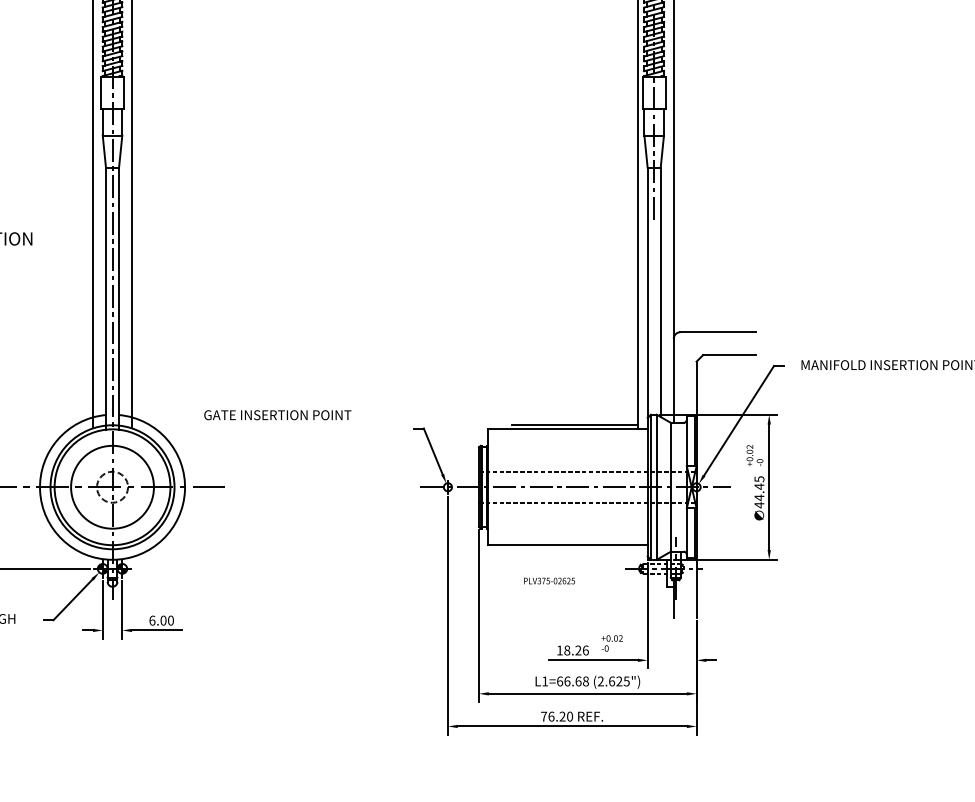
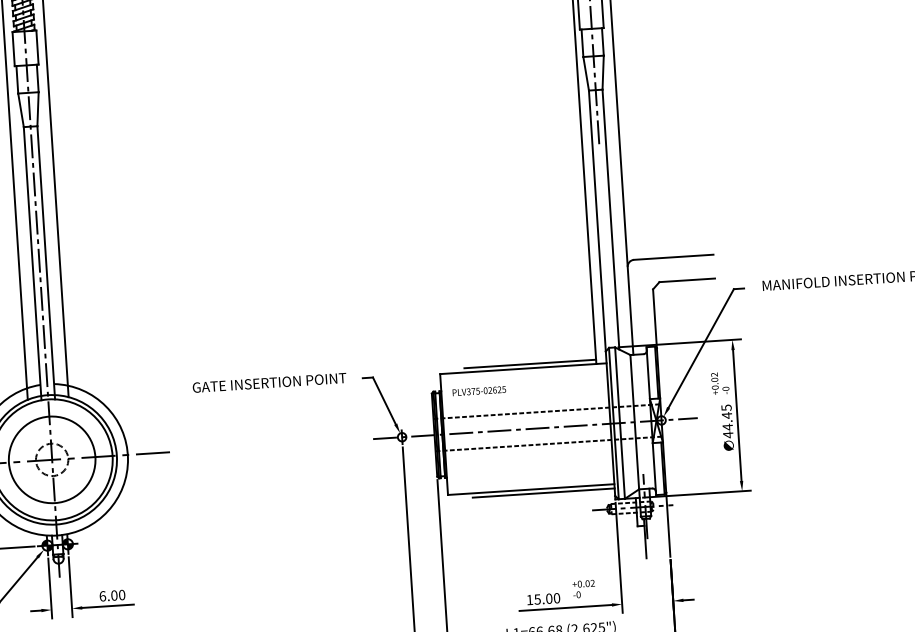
text: (277, 415) -> (269, 383), moved
line: (579, 549) -> (543, 493), added
text: (549, 580) -> (479, 390), moved
text: (576, 650) -> (547, 598), 18.26 -> 15.00

